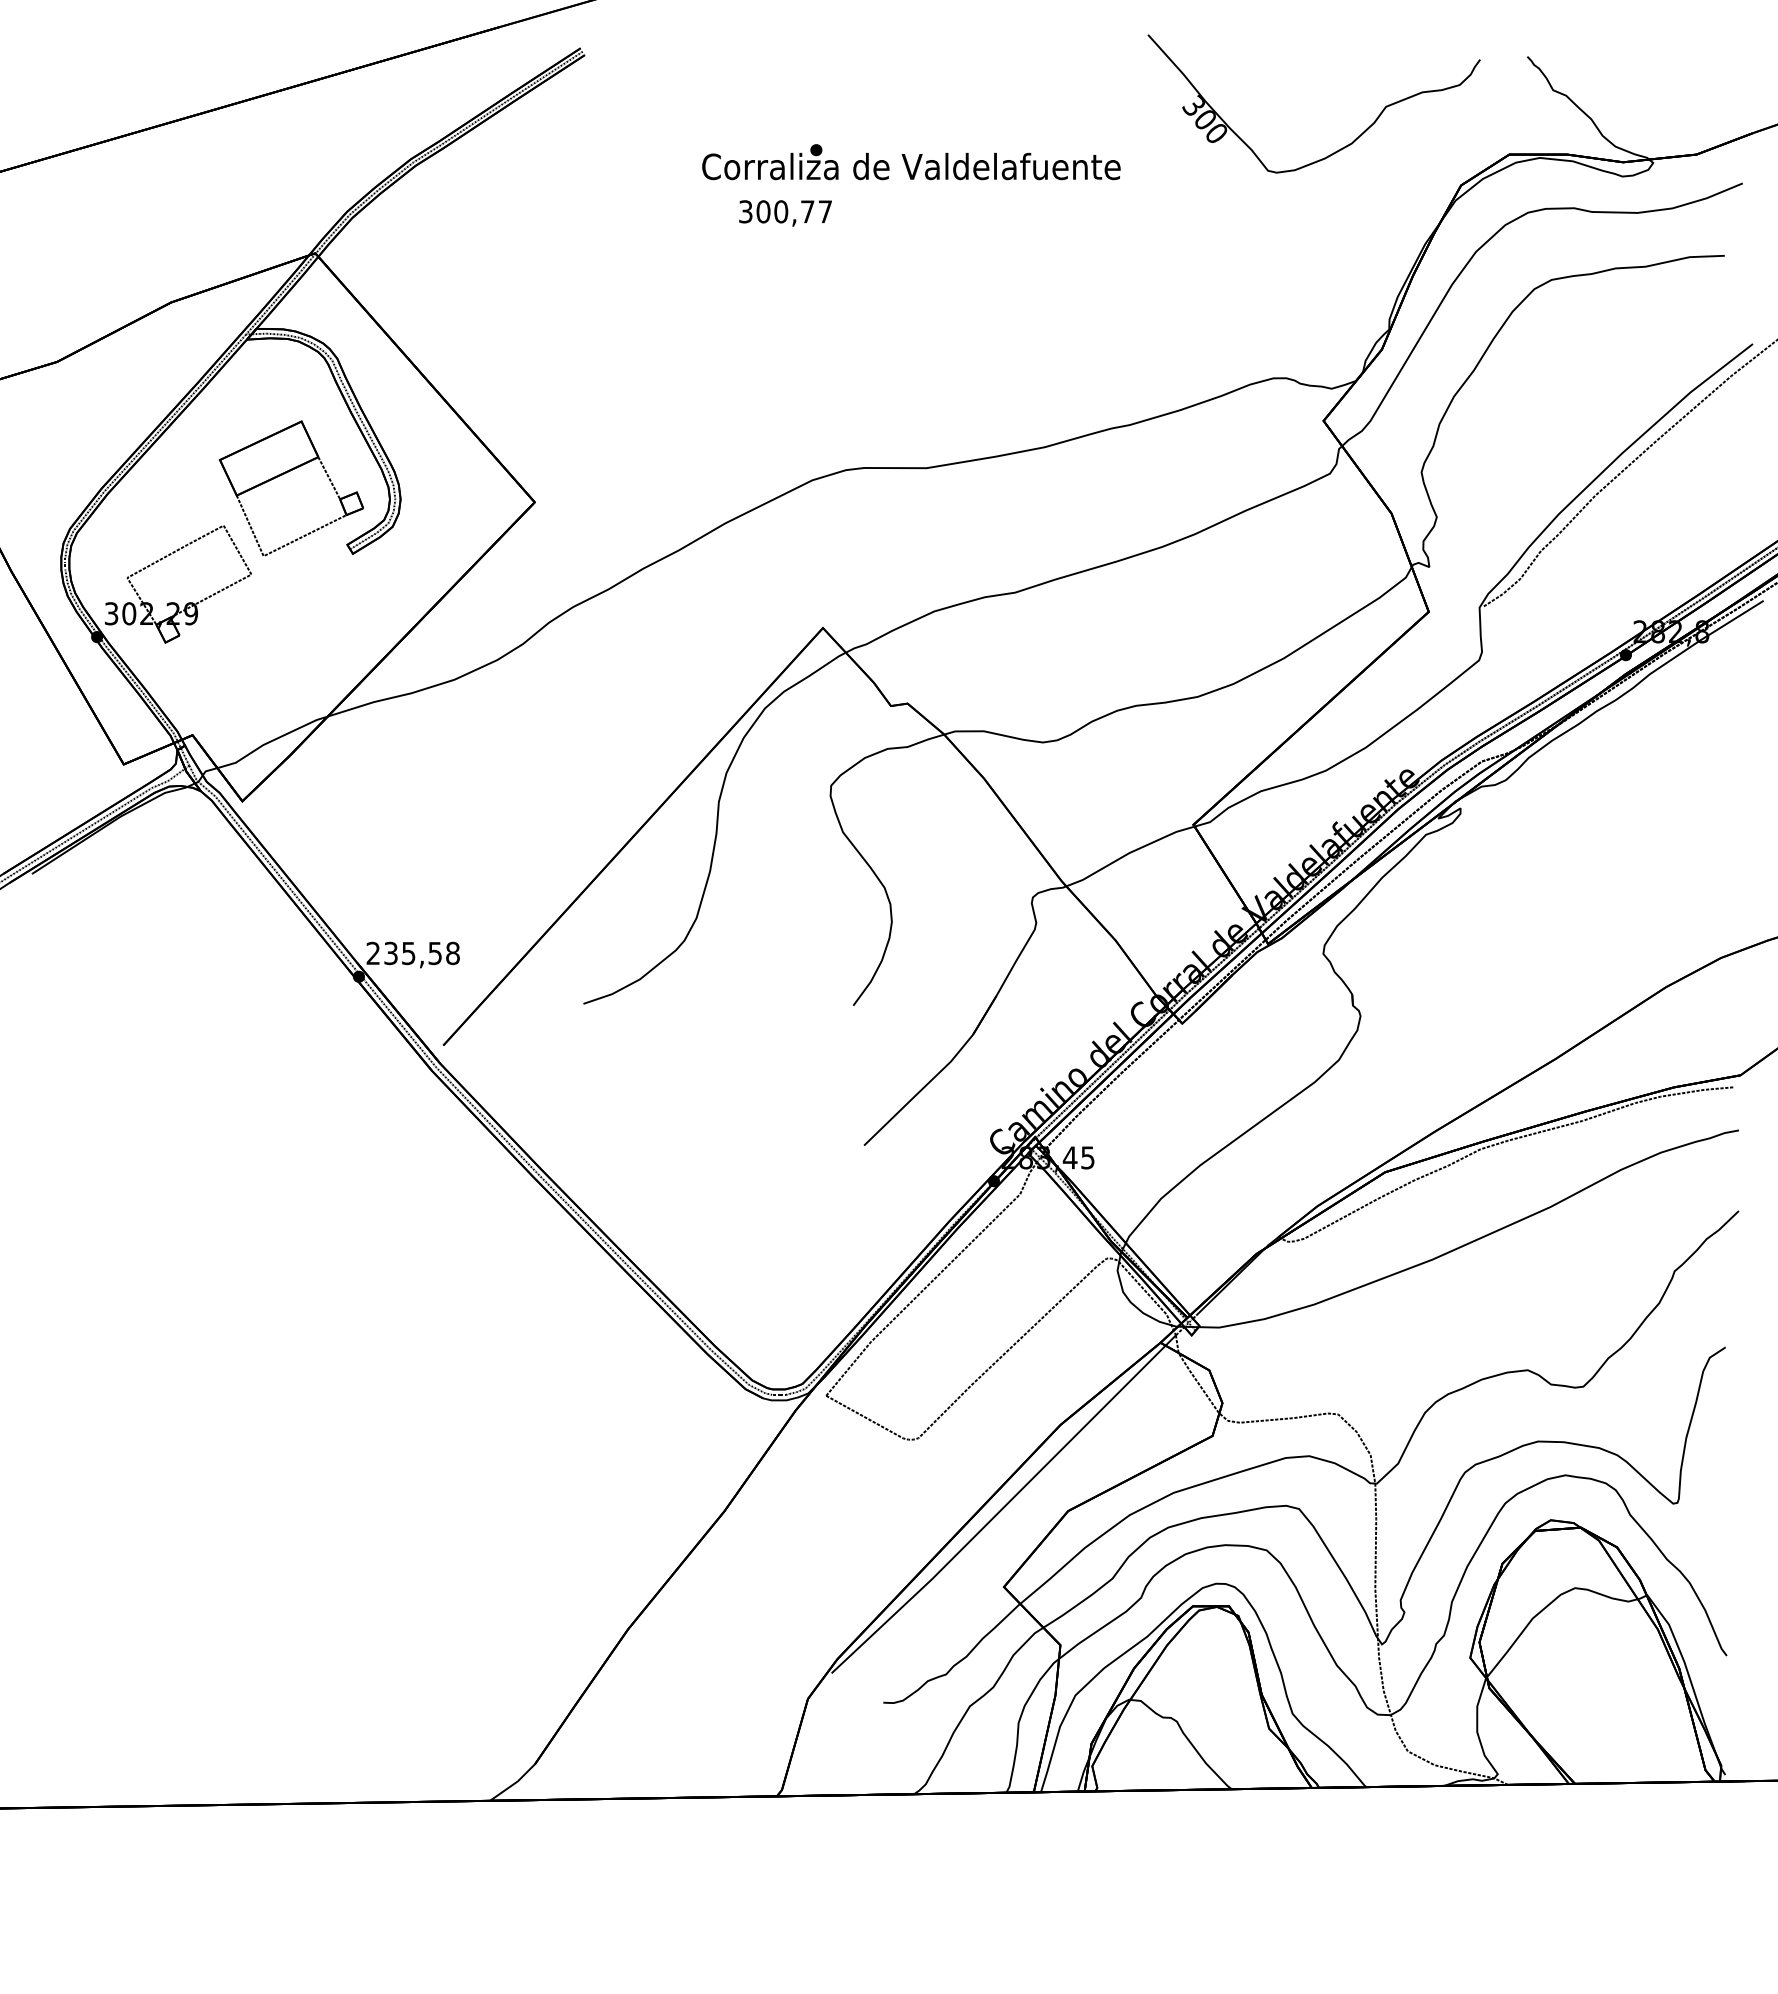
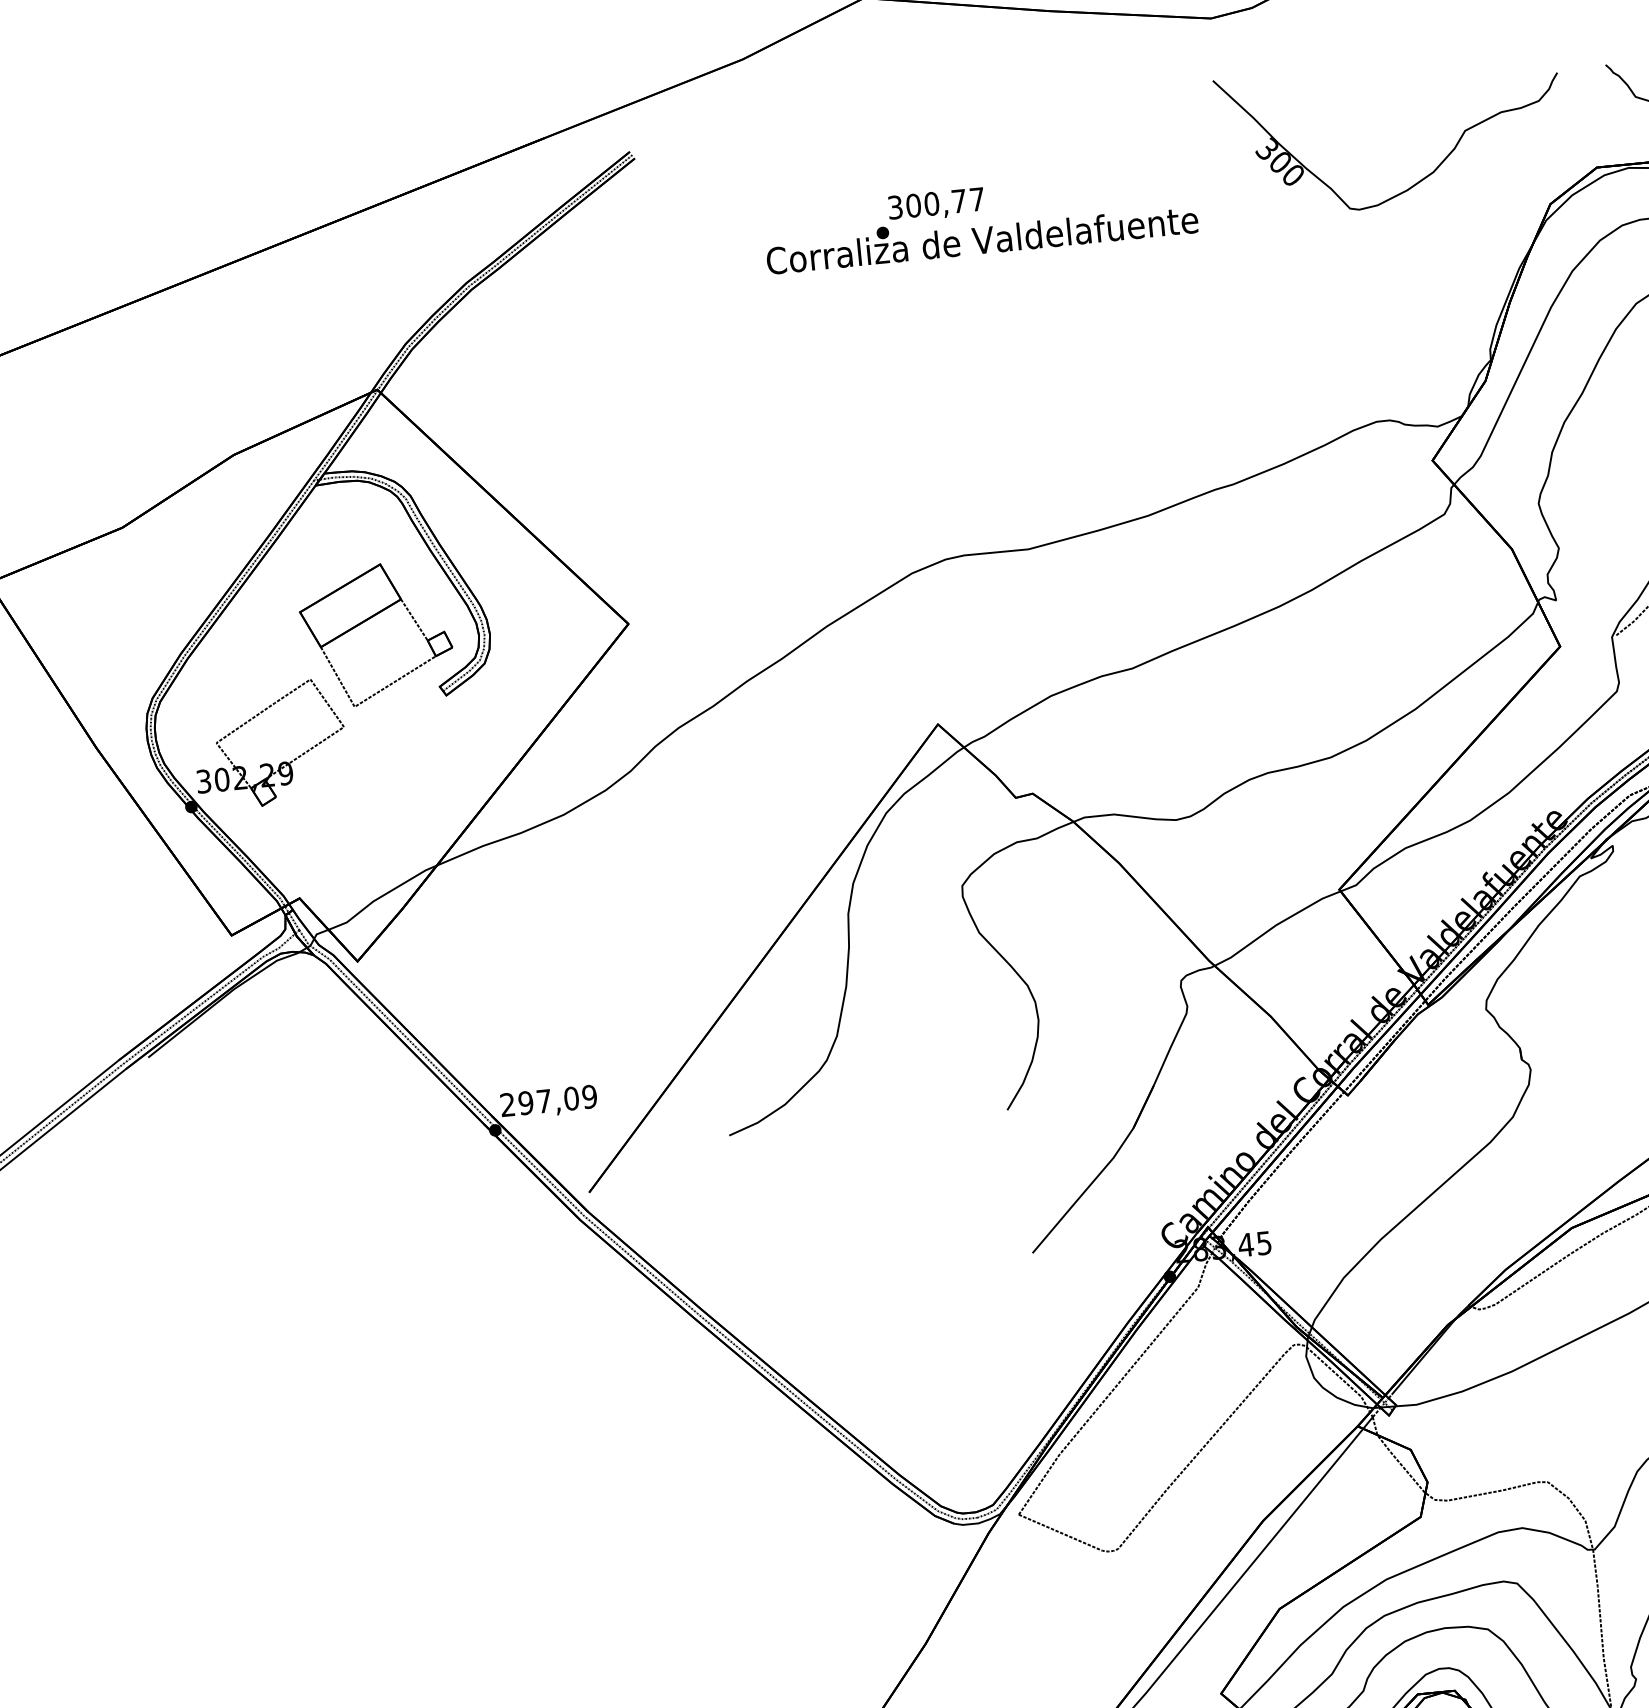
text: (785, 213) -> (936, 205), moved
text: (421, 953) -> (557, 1100), 235,58 -> 297,09

